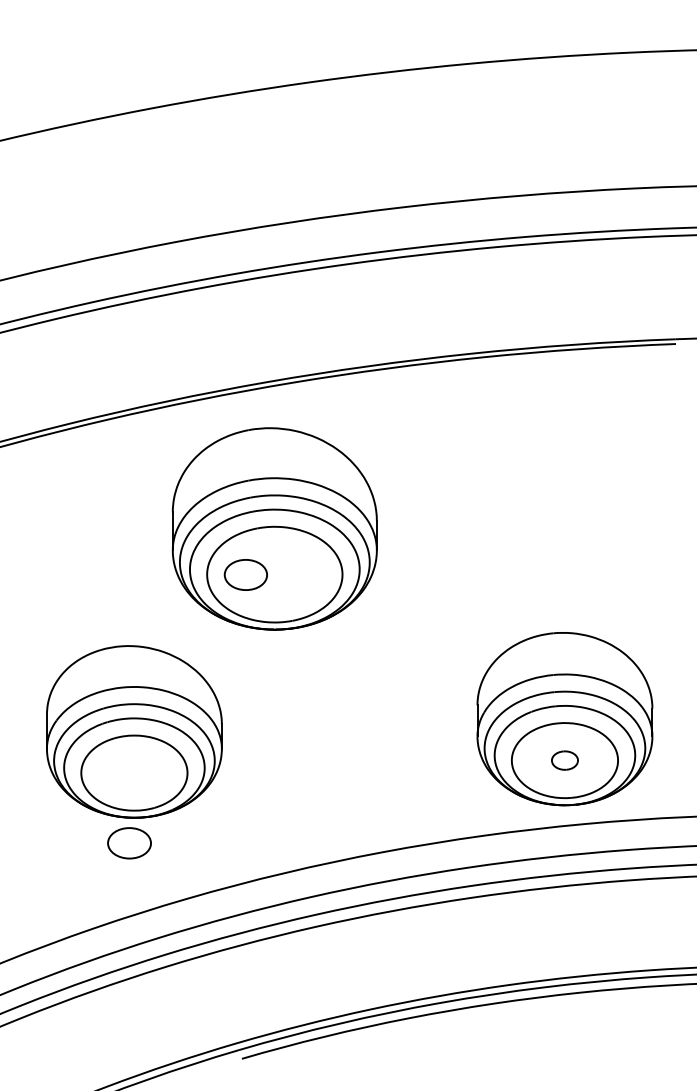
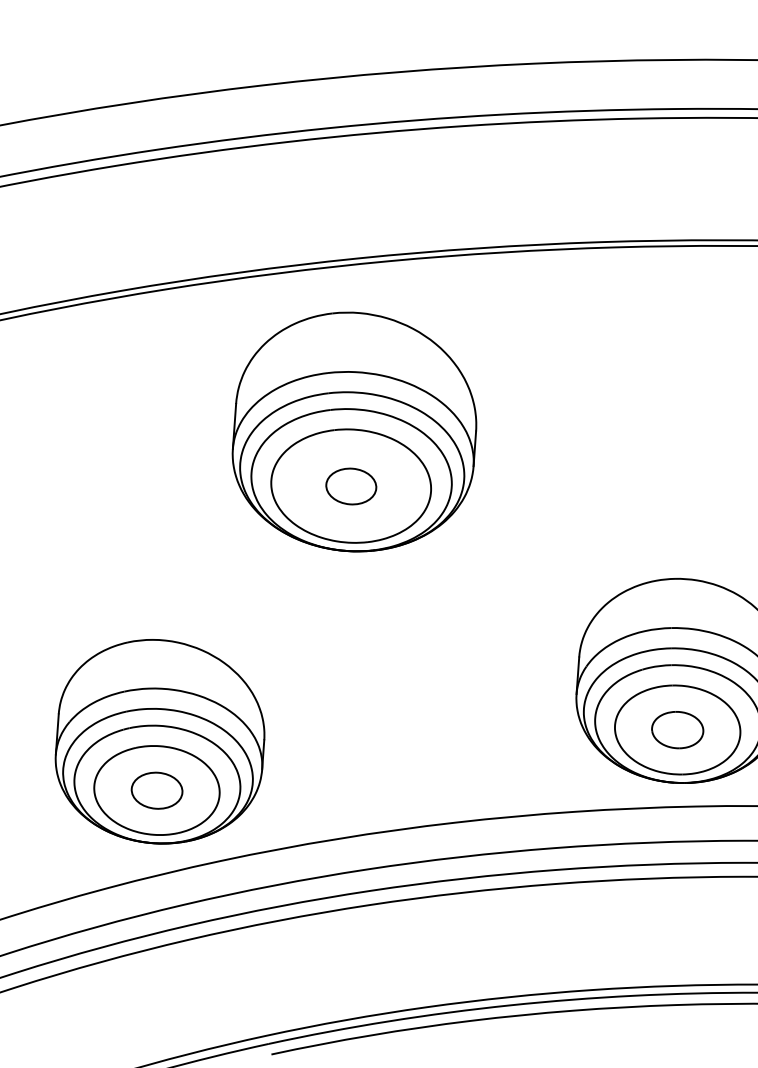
part: (245, 574) -> (350, 485), moved
part: (134, 731) -> (160, 741), moved
part: (564, 760) -> (677, 729), size x1.67

